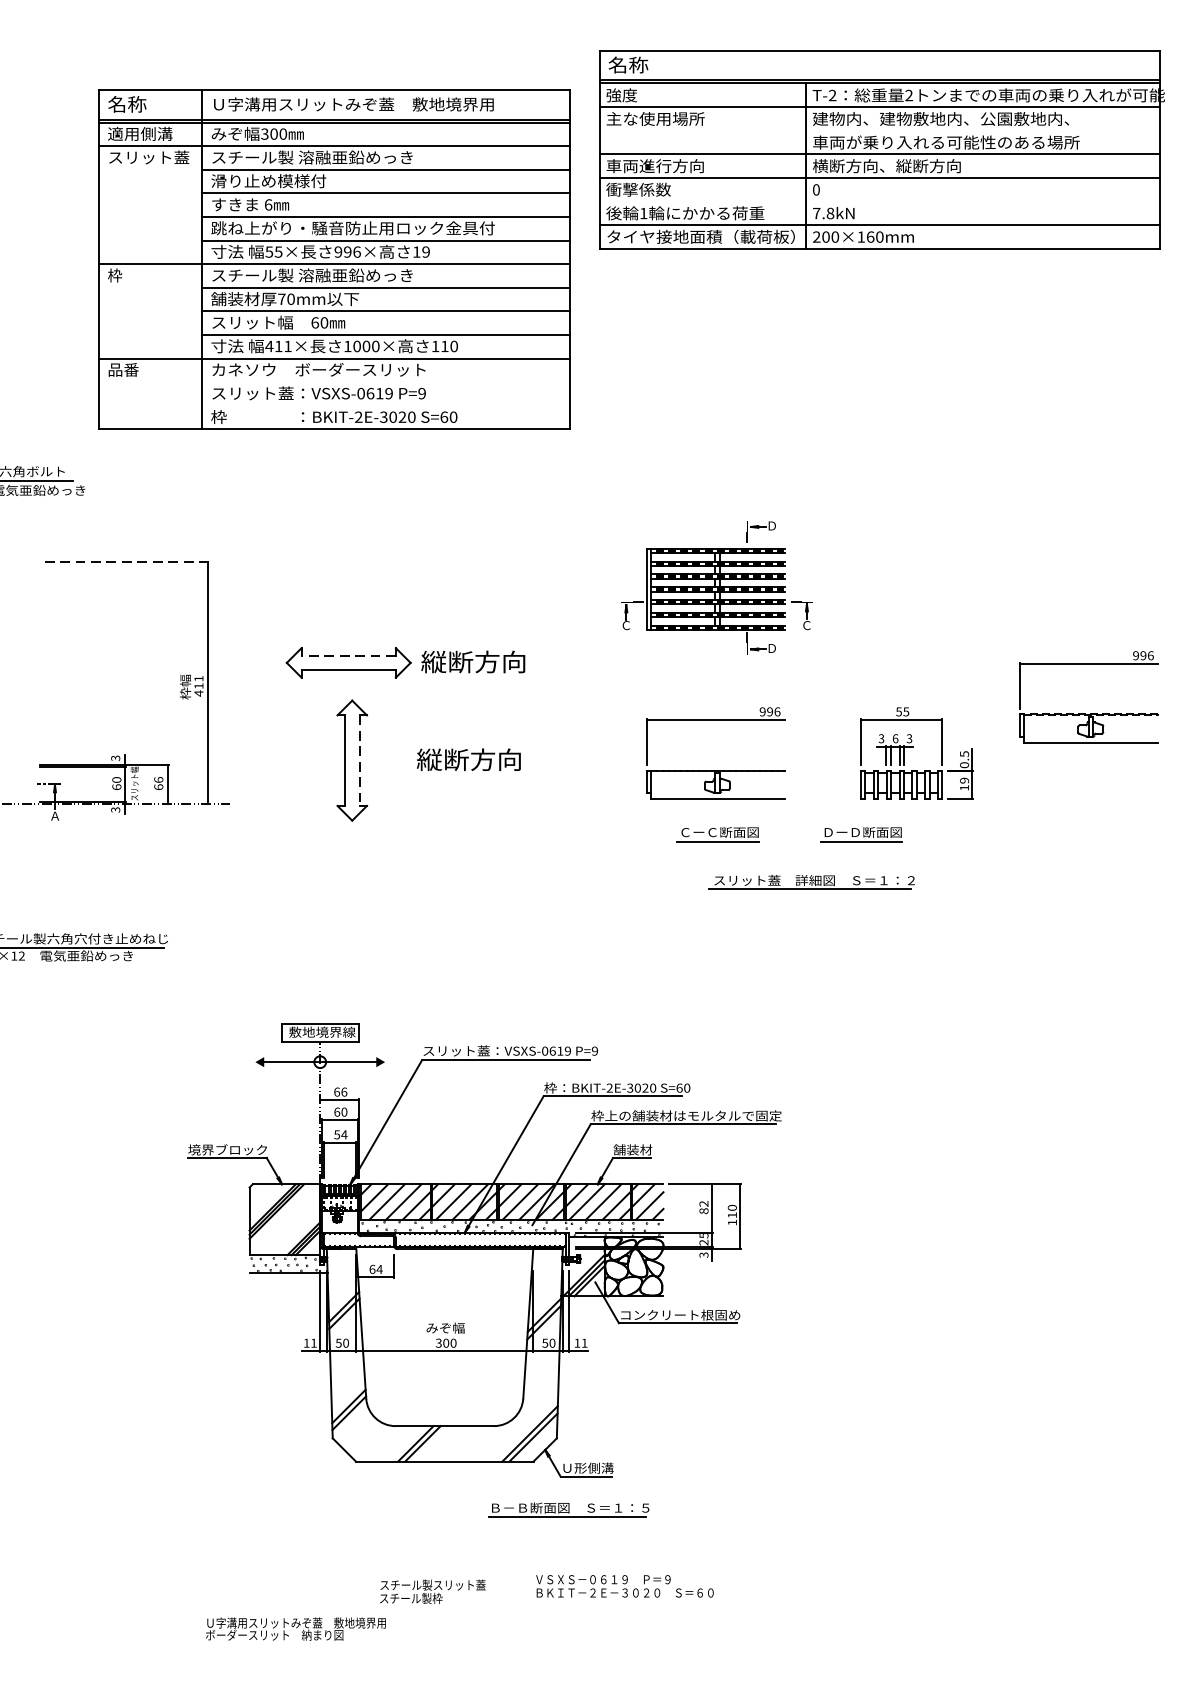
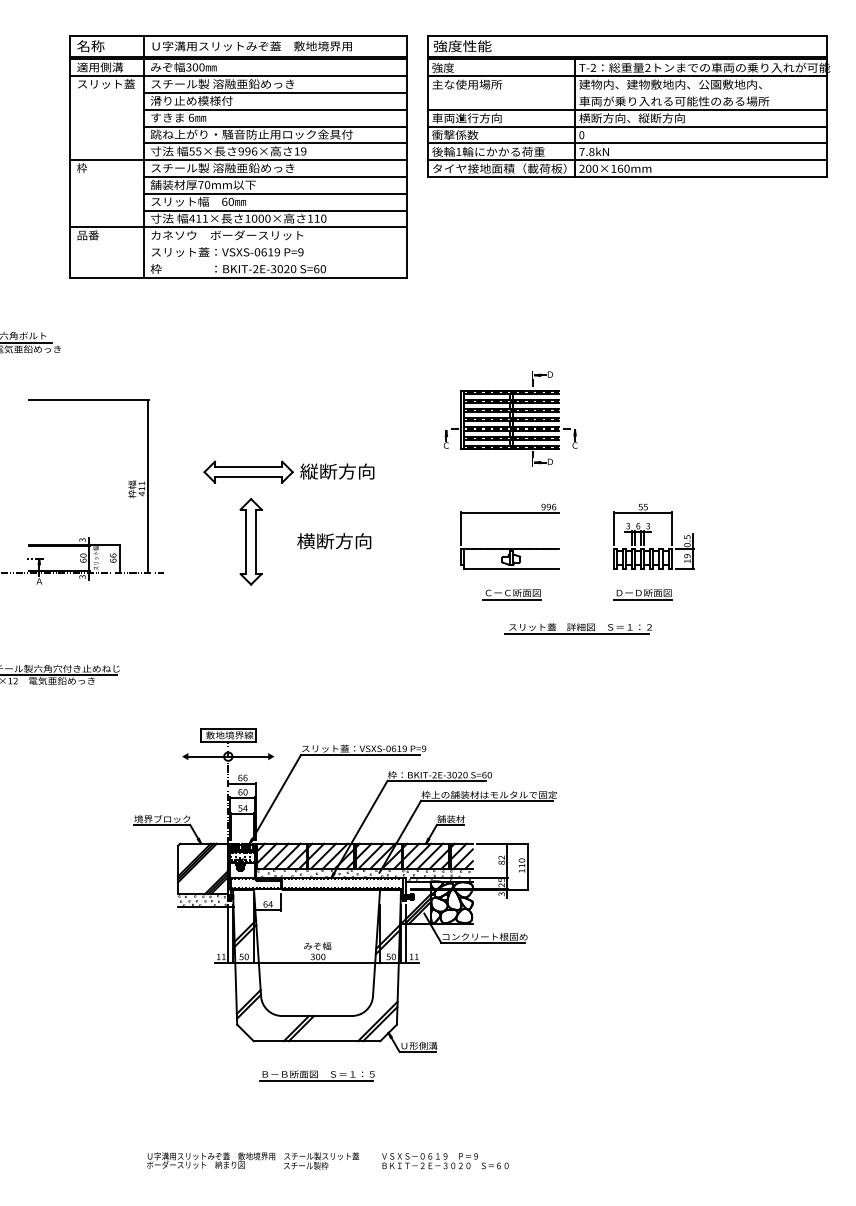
text: (648, 65) -> (462, 46), 名称 -> 強度性能
line: (879, 201) -> (626, 143), added
part: (334, 259) -> (238, 156), moved
line: (124, 562) -> (88, 400), dashed -> solid
line: (348, 654) -> (248, 466), dashed -> solid
part: (1088, 713) -> (775, 508), removed
text: (428, 760) -> (305, 541), 縦断方向 -> 横断方向
line: (359, 761) -> (256, 542), dashed -> solid
part: (860, 834) -> (642, 594), moved
part: (567, 1509) -> (316, 1075), moved
text: (625, 1586) -> (445, 1161), moved
text: (432, 1591) -> (321, 1160), moved

